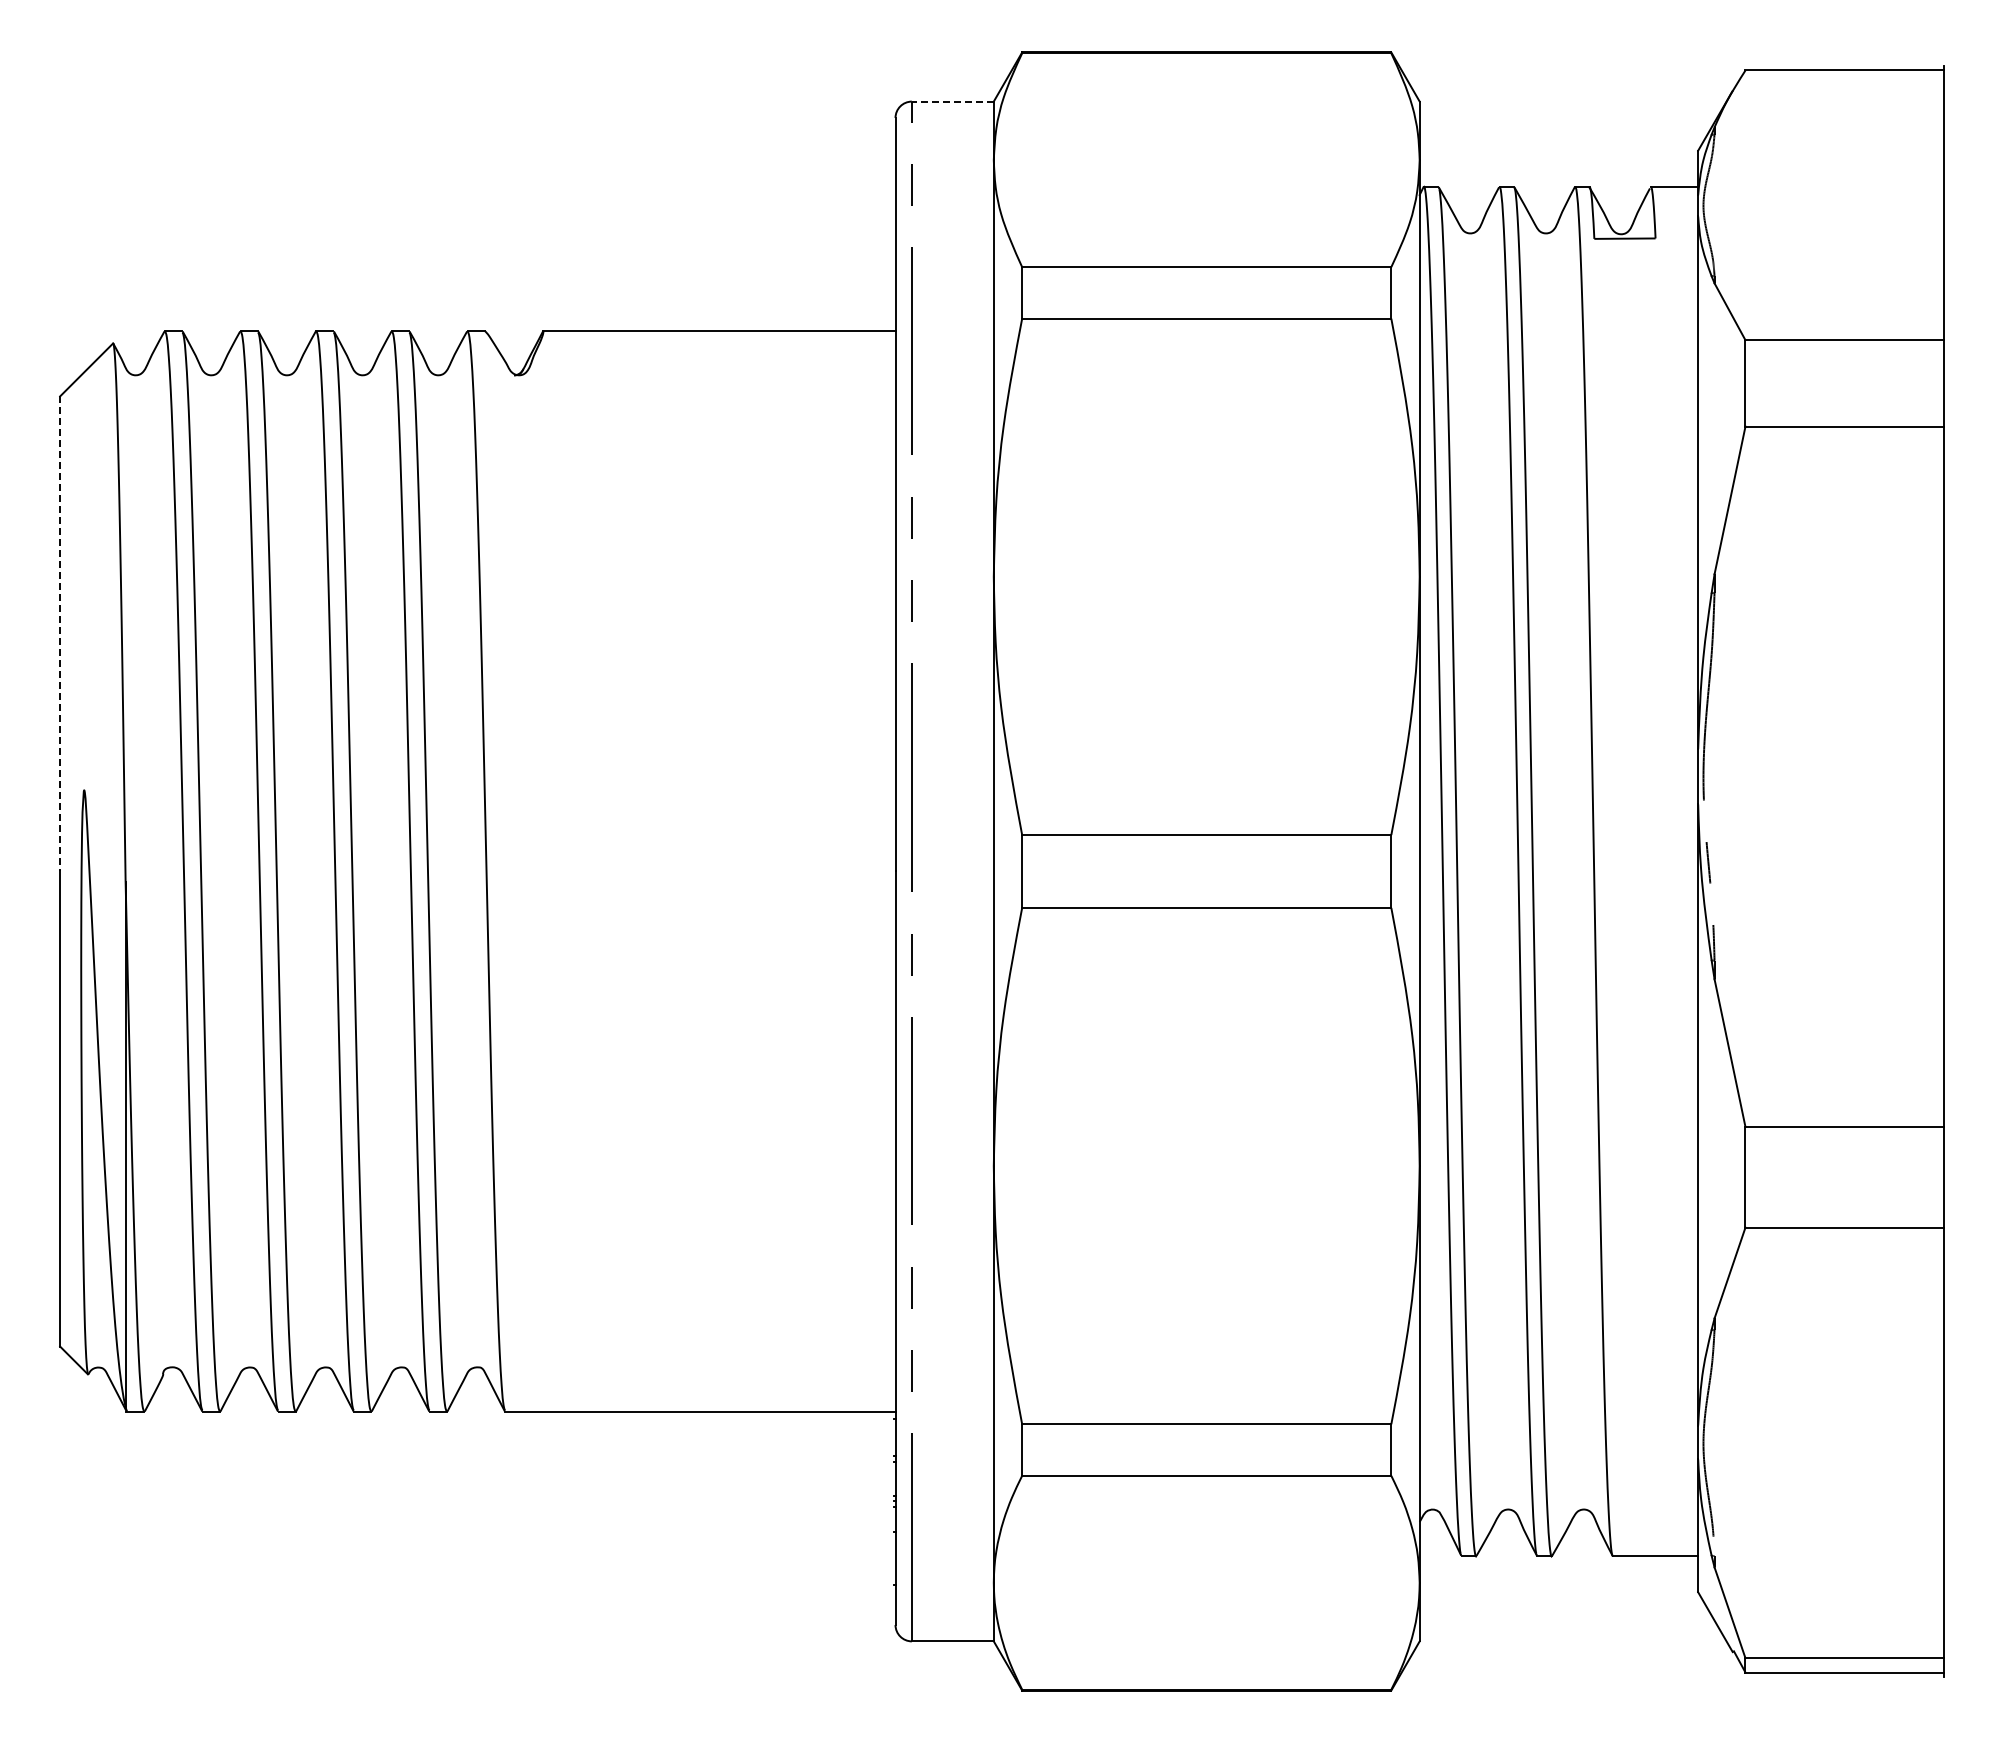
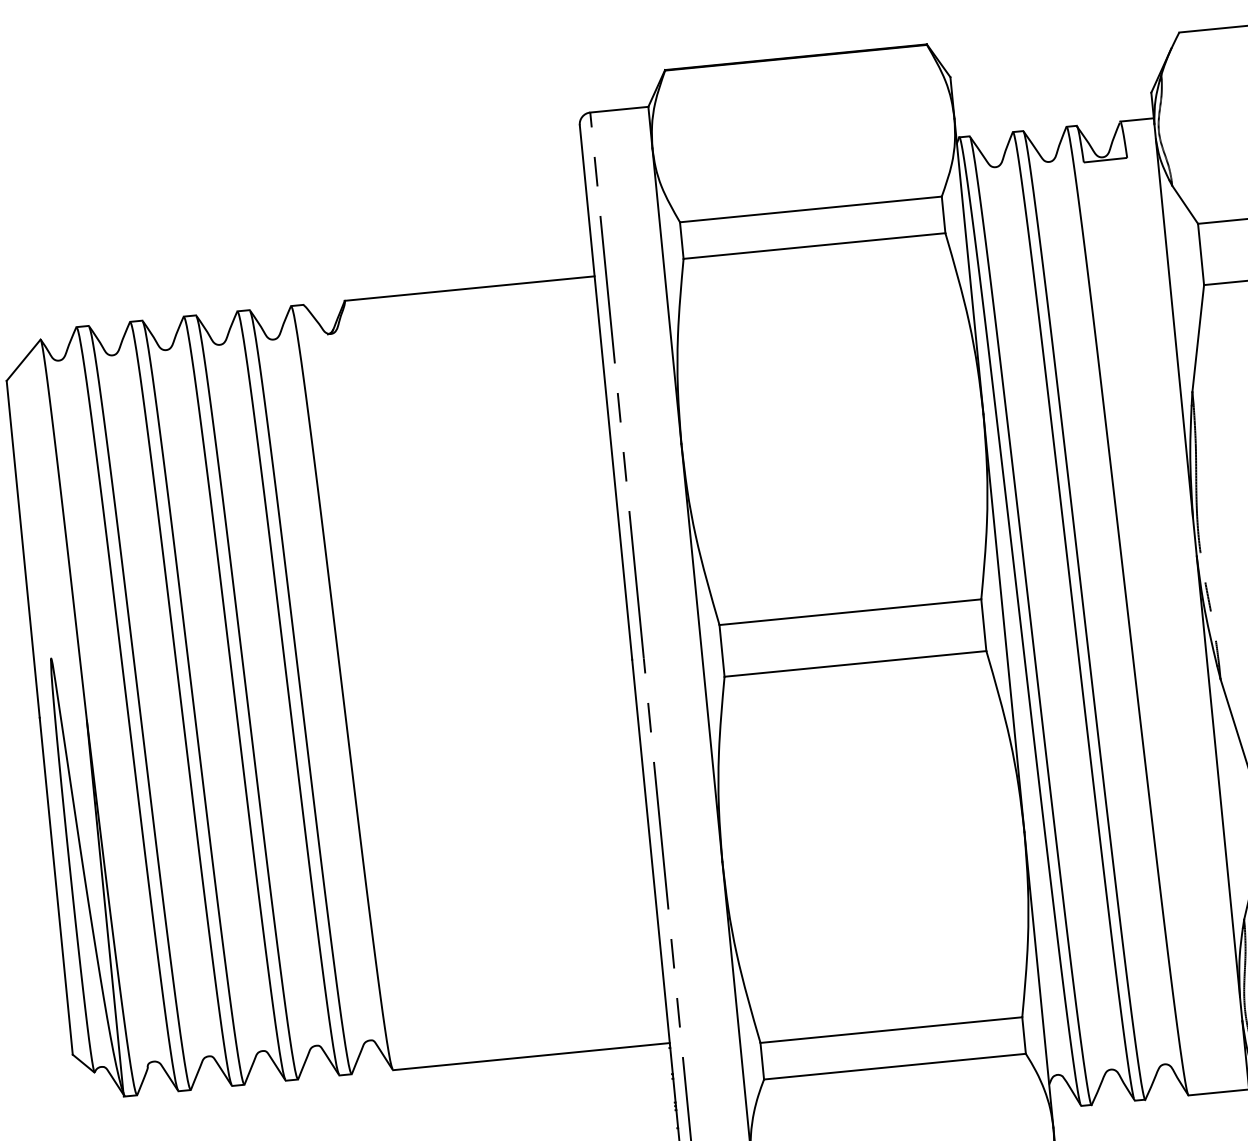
line: (952, 101) -> (619, 109), dashed -> solid
line: (60, 633) -> (23, 548), dashed -> solid

